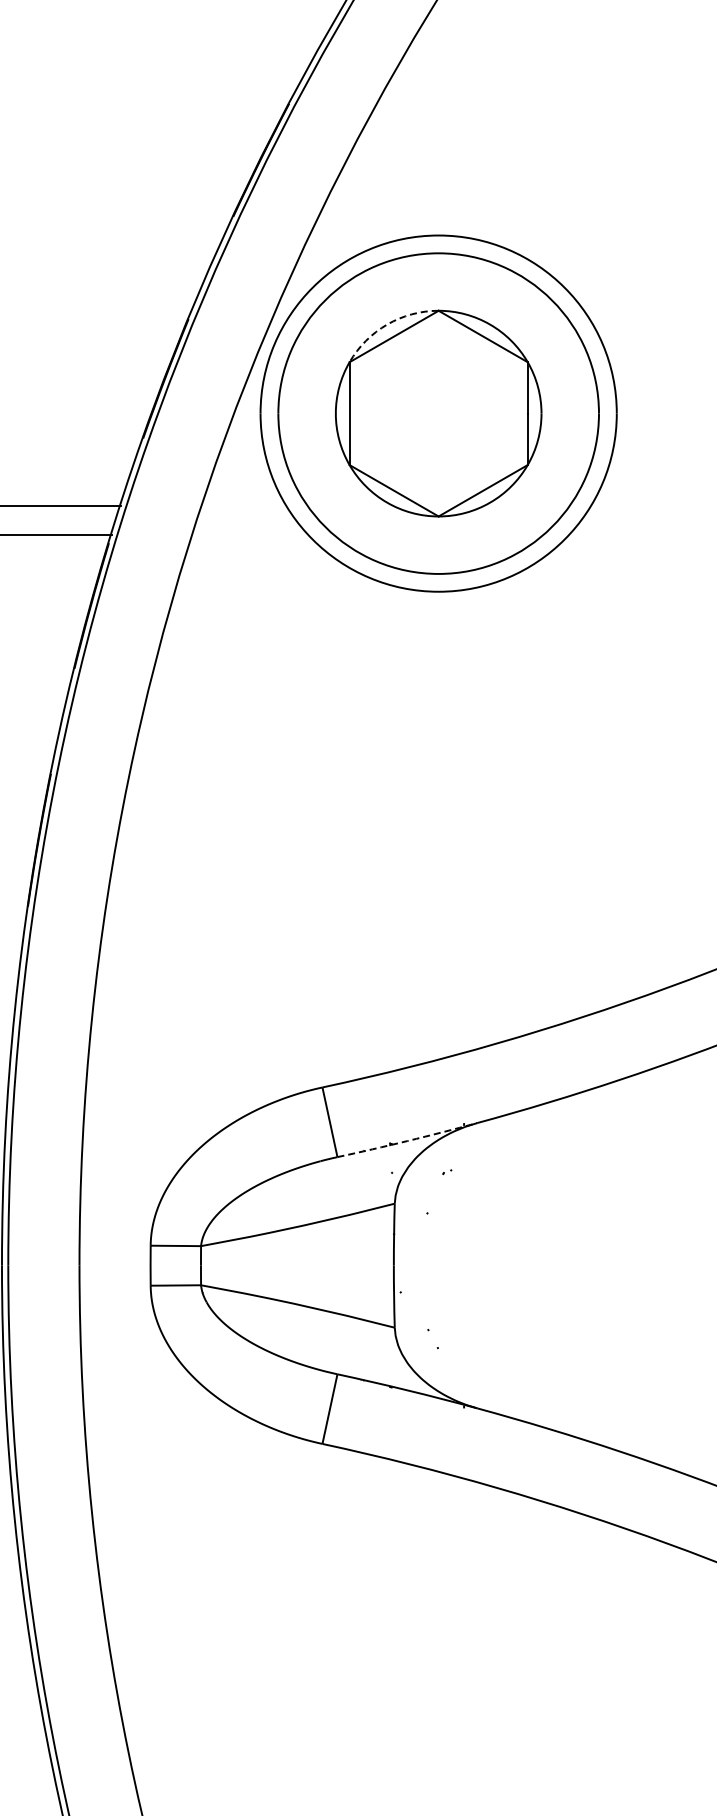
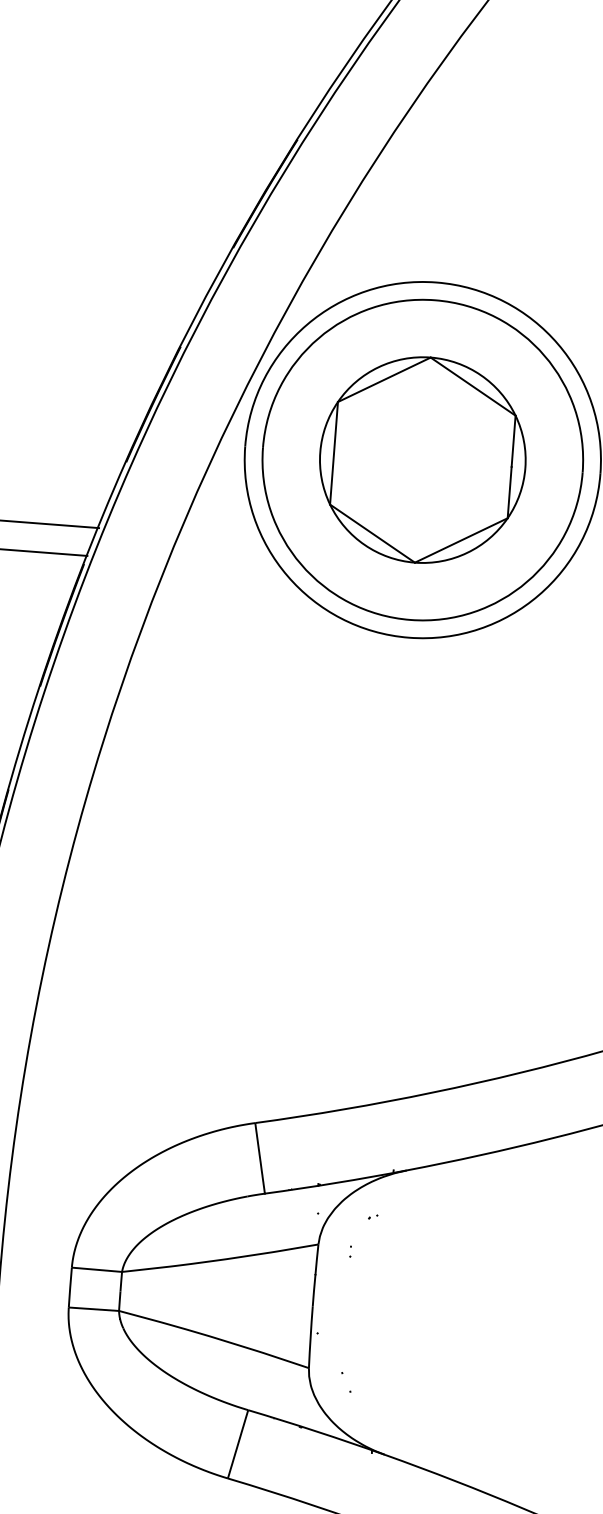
arc: (387, 324) -> (378, 367), dashed -> solid
arc: (407, 1141) -> (335, 1183), dashed -> solid

